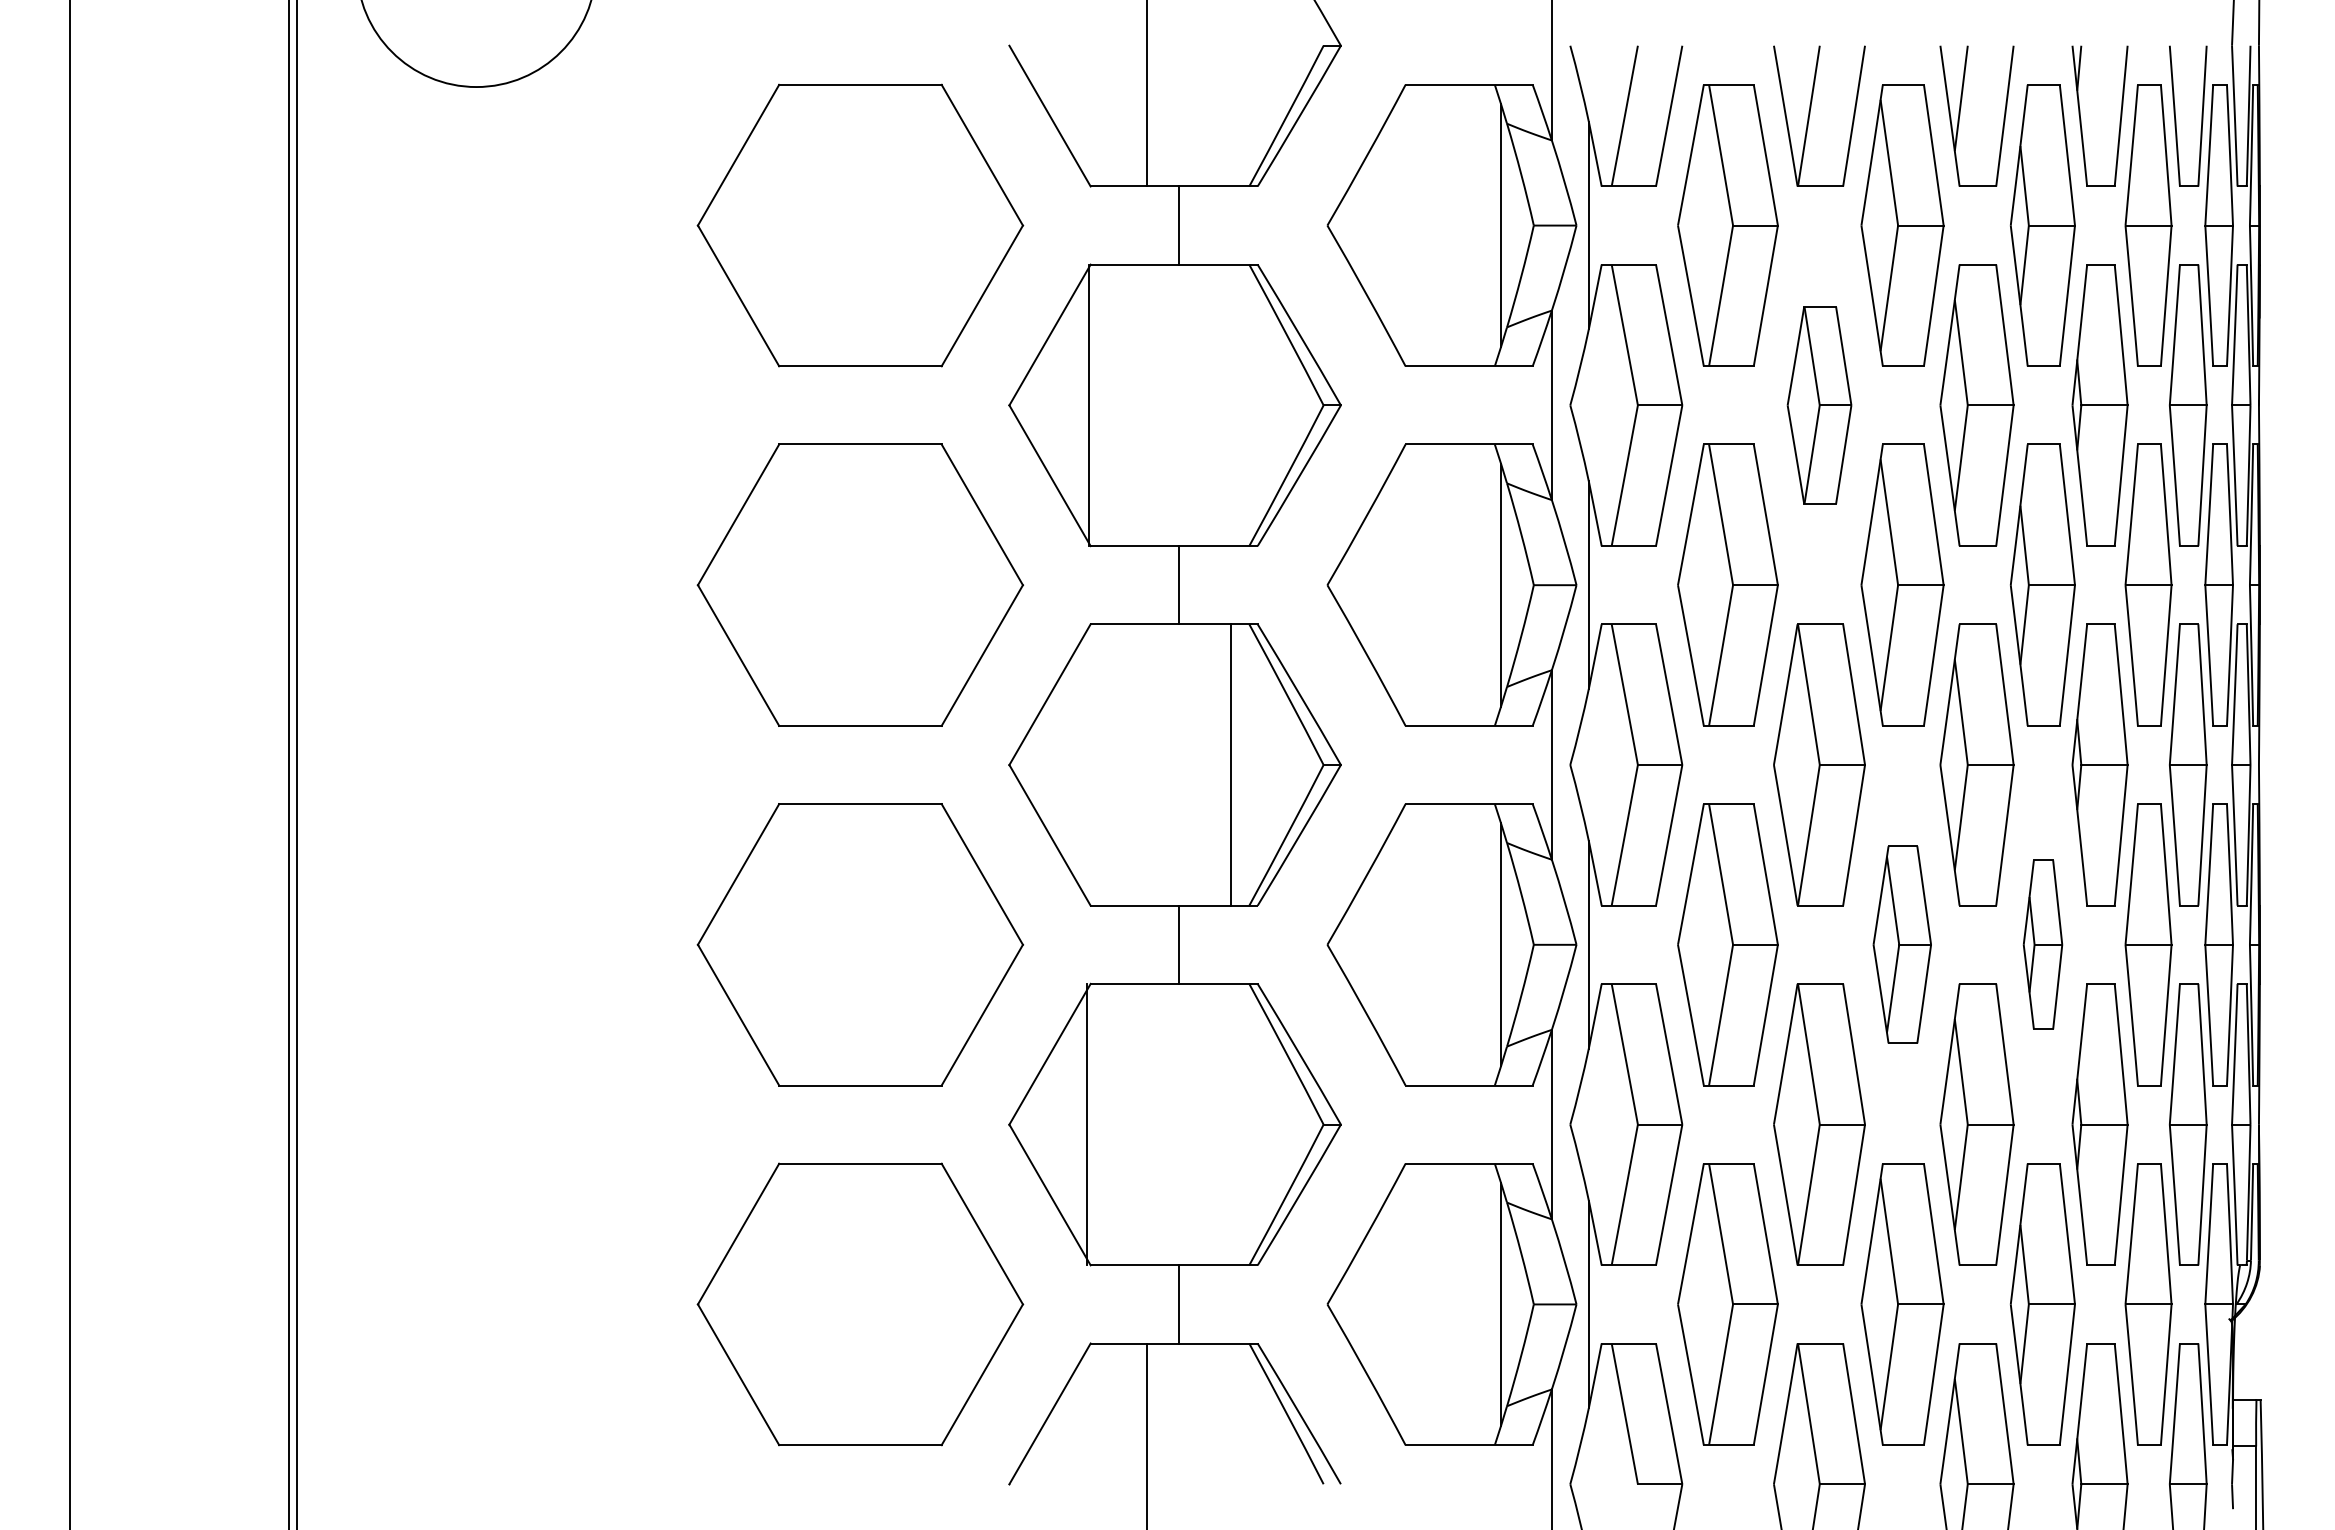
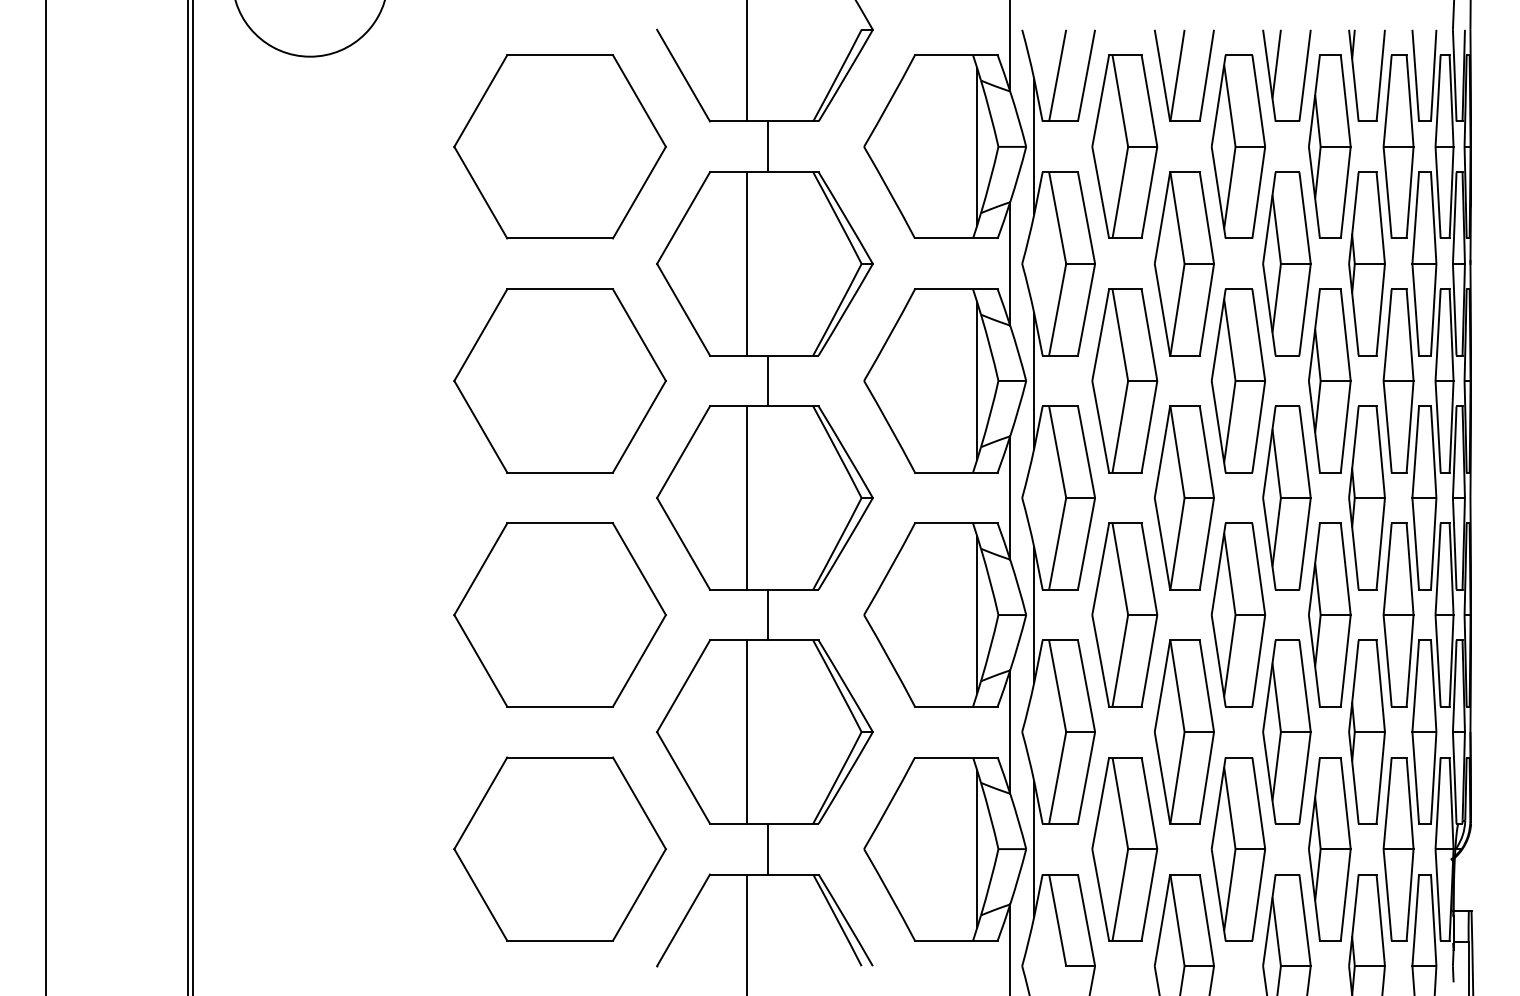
line: (1088, 404) -> (746, 263), moved
part: (1819, 404) -> (1184, 263), size x1.43
line: (1231, 764) -> (746, 497), moved
part: (1901, 943) -> (1237, 614), size x1.43
part: (2042, 943) -> (1329, 614), size x1.67
line: (1086, 1123) -> (746, 731), moved

